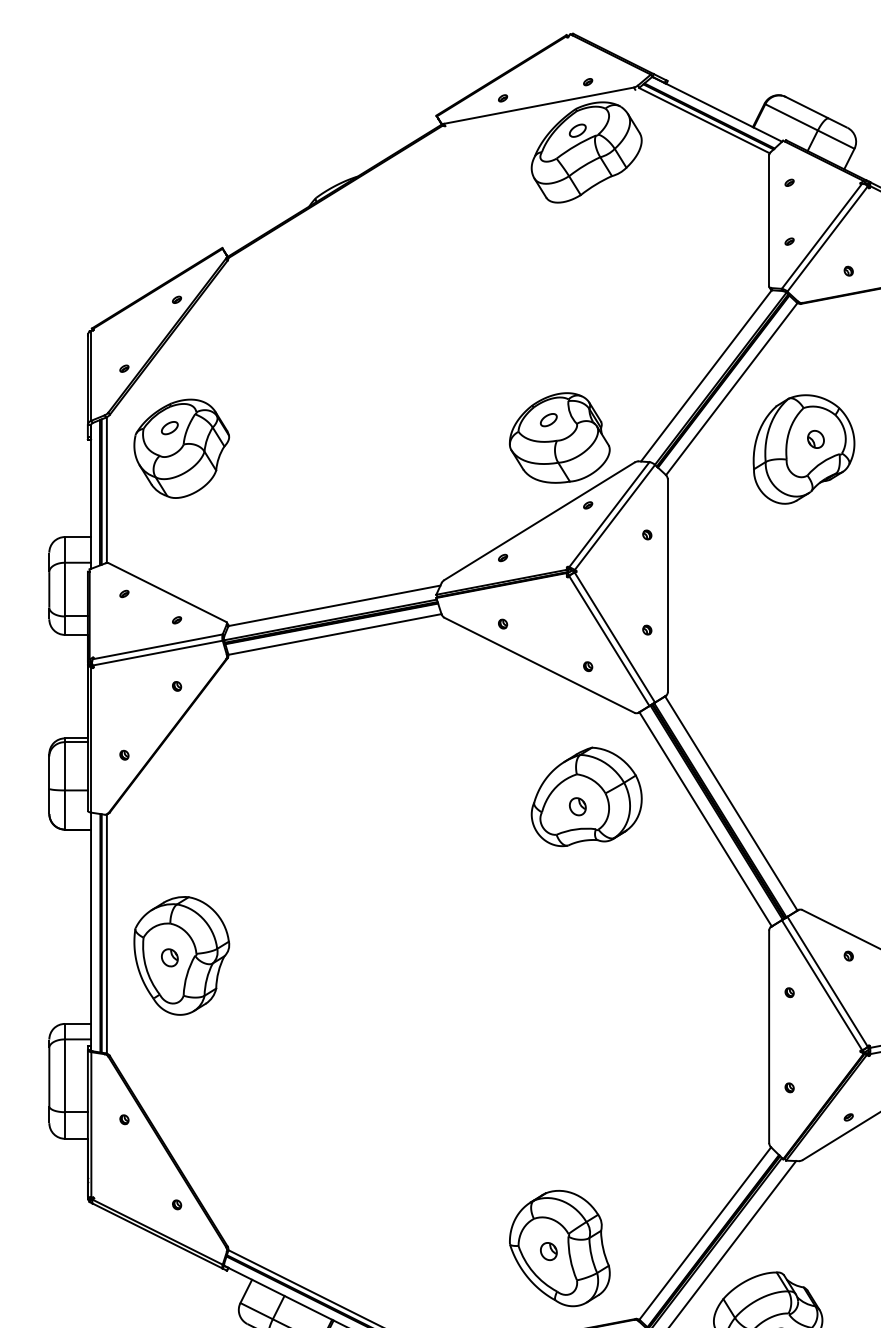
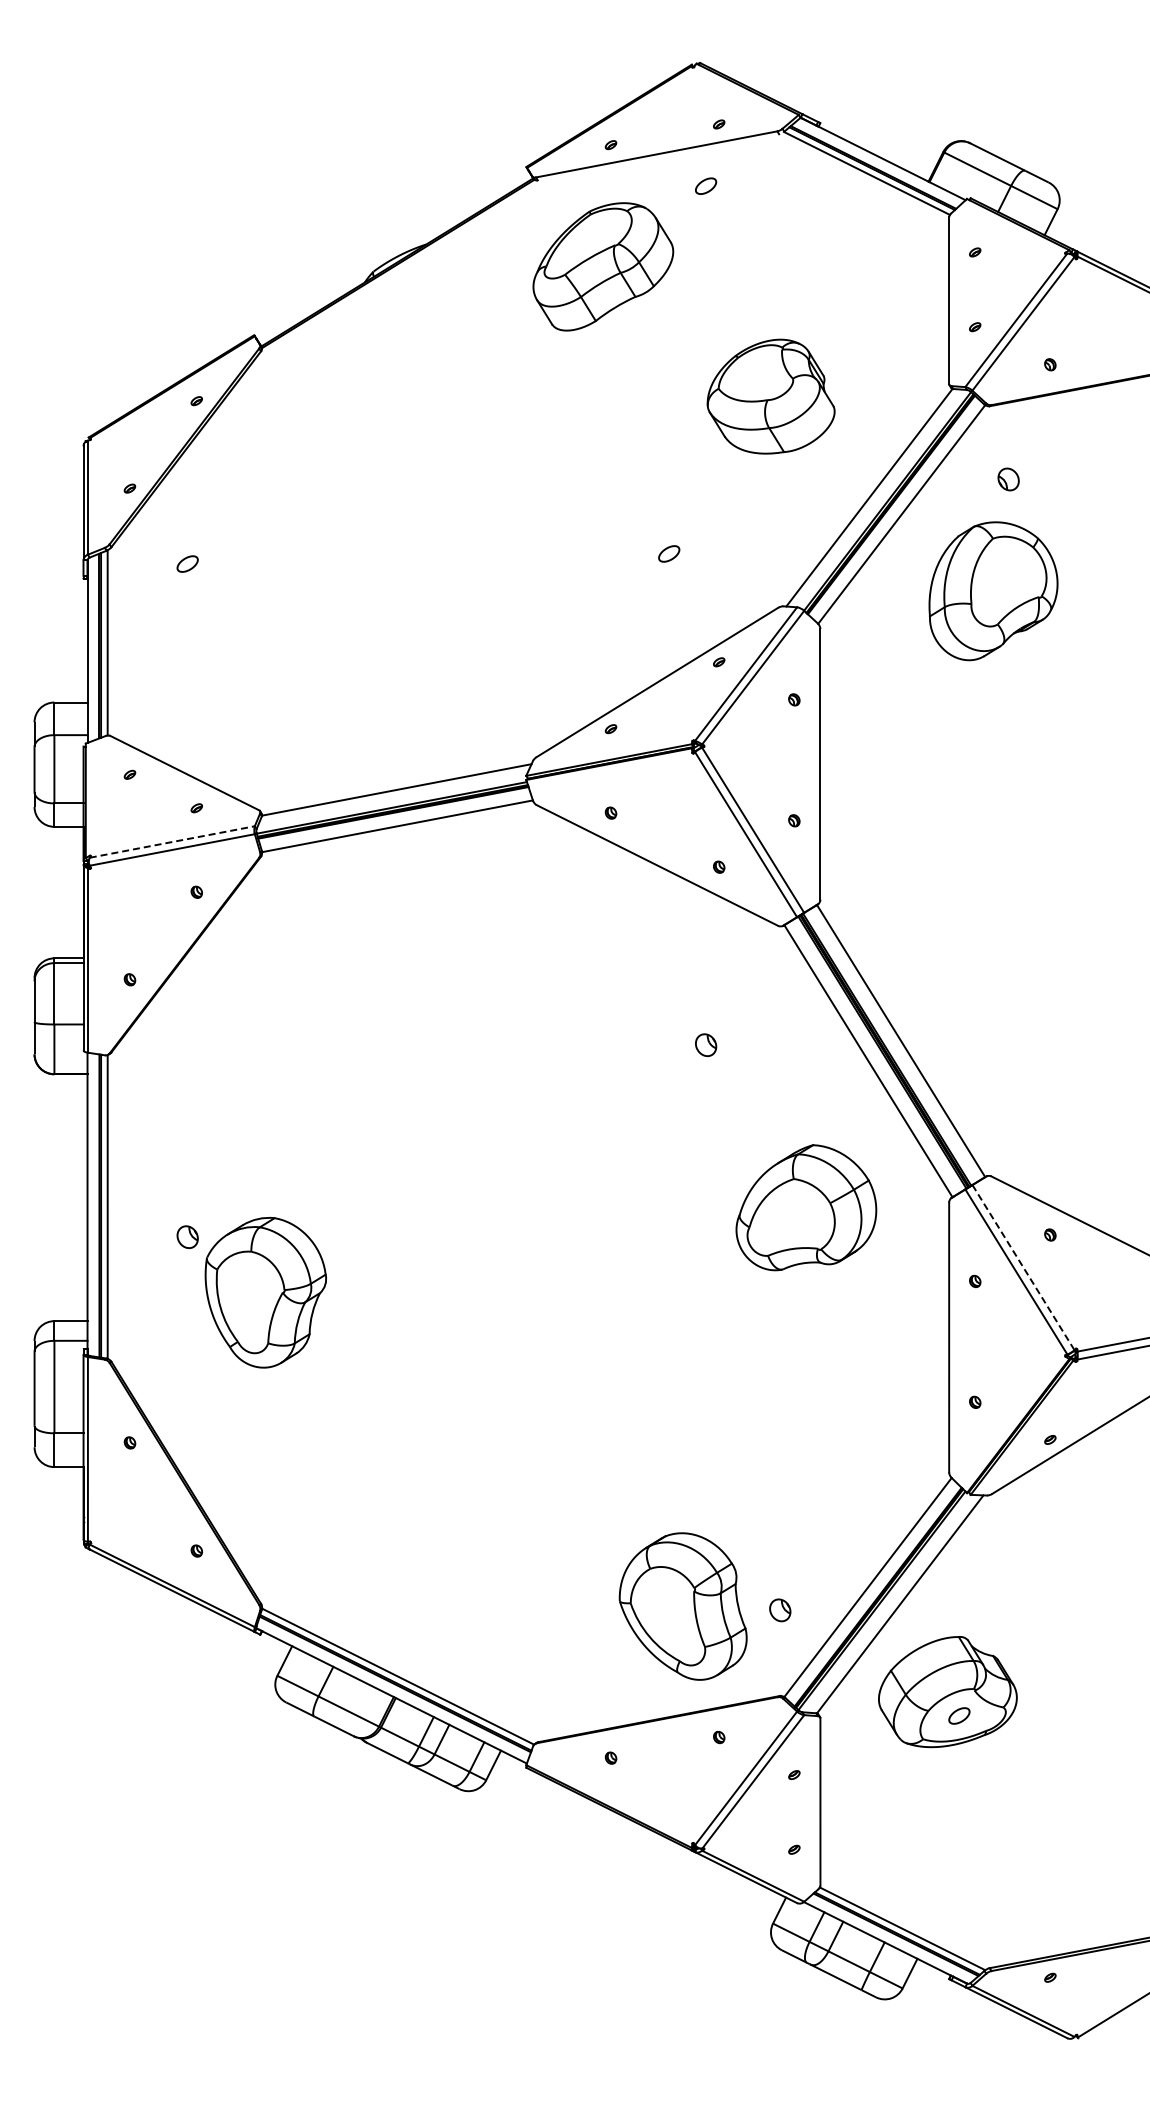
part: (586, 152) -> (603, 266), moved
part: (559, 437) -> (770, 396), moved
part: (815, 439) -> (1008, 479), moved
part: (181, 448) -> (202, 590), removed
line: (157, 646) -> (172, 841), solid -> dashed
part: (586, 796) -> (806, 1207), moved
part: (181, 955) -> (265, 1292), moved
line: (827, 982) -> (1023, 1268), solid -> dashed
part: (549, 1251) -> (780, 1610), moved

